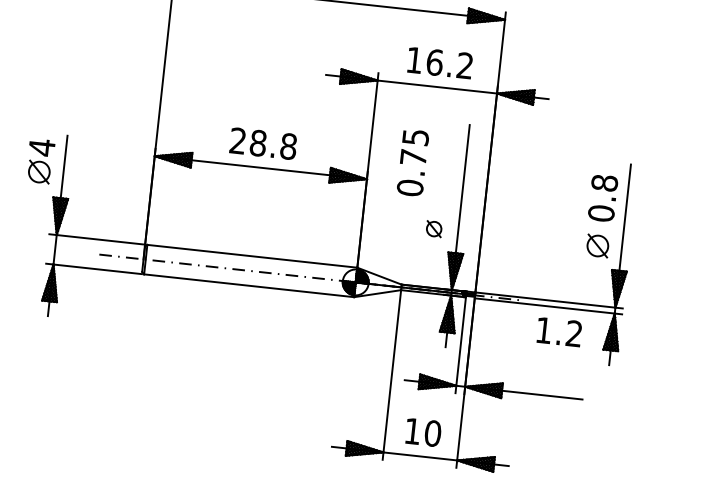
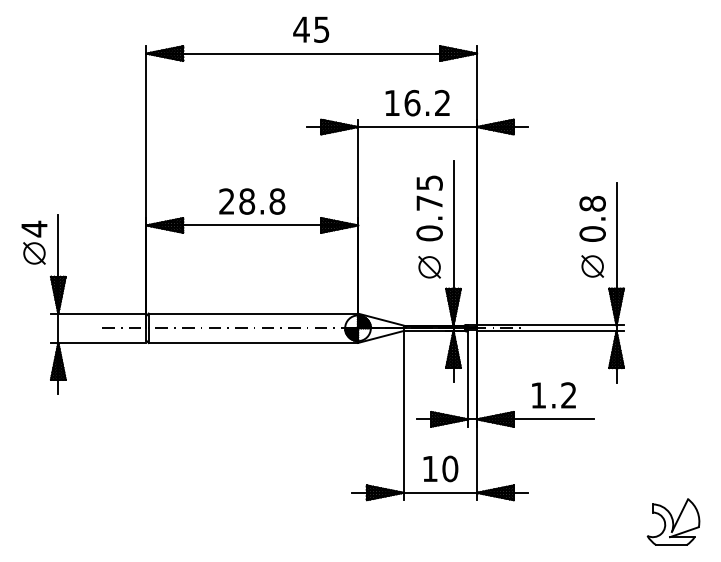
text: (412, 162) -> (429, 208), moved
part: (434, 229) -> (429, 267), size x1.43
text: (558, 332) -> (553, 395), moved

